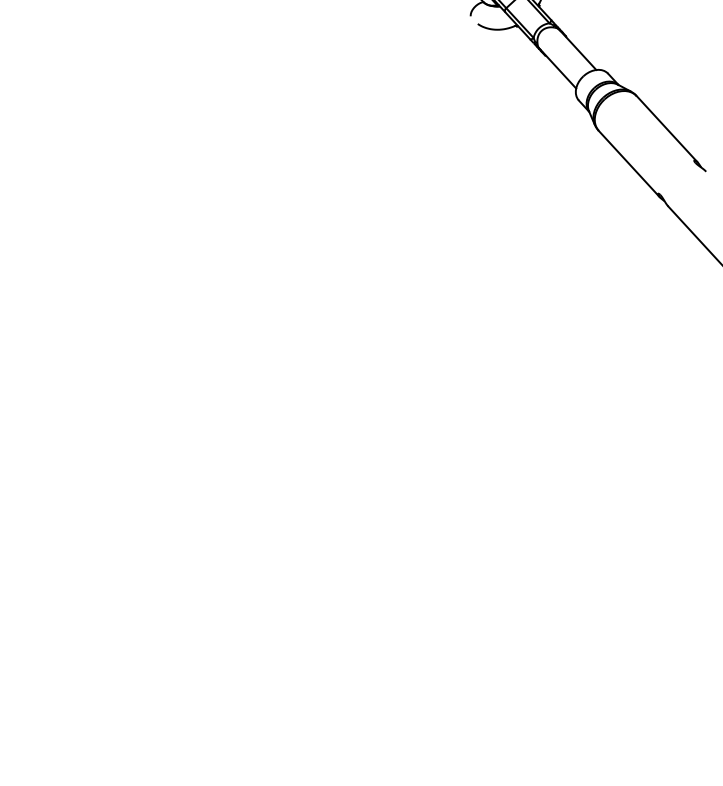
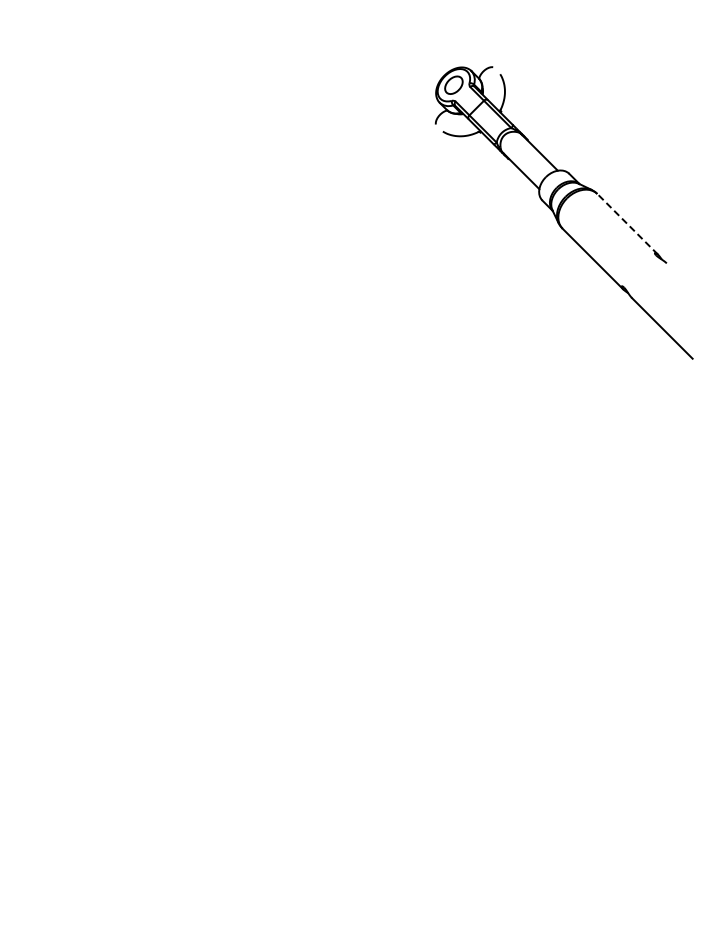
line: (666, 129) -> (627, 224), solid -> dashed

